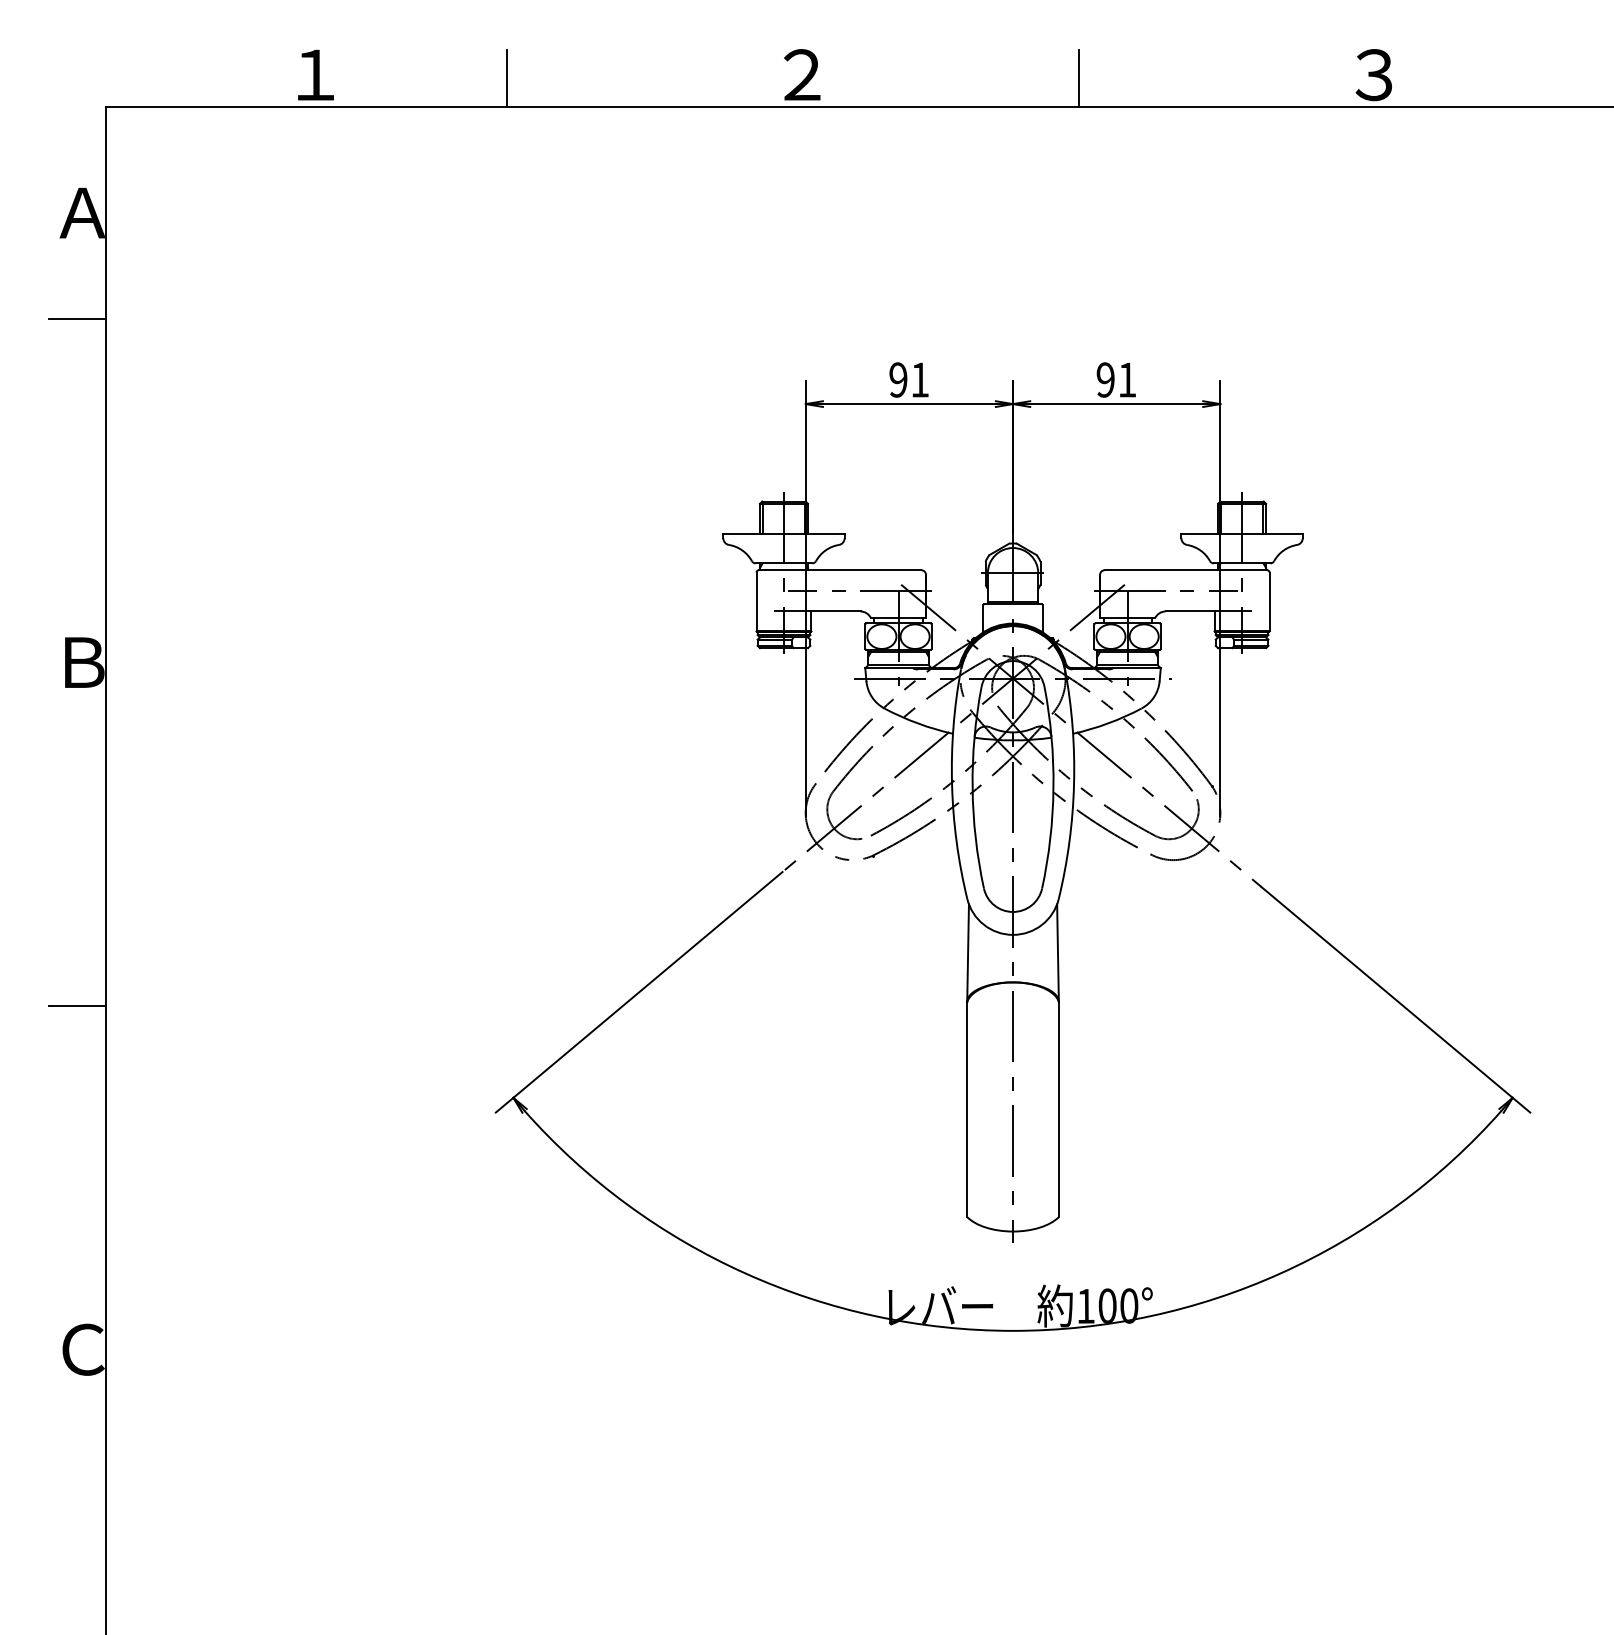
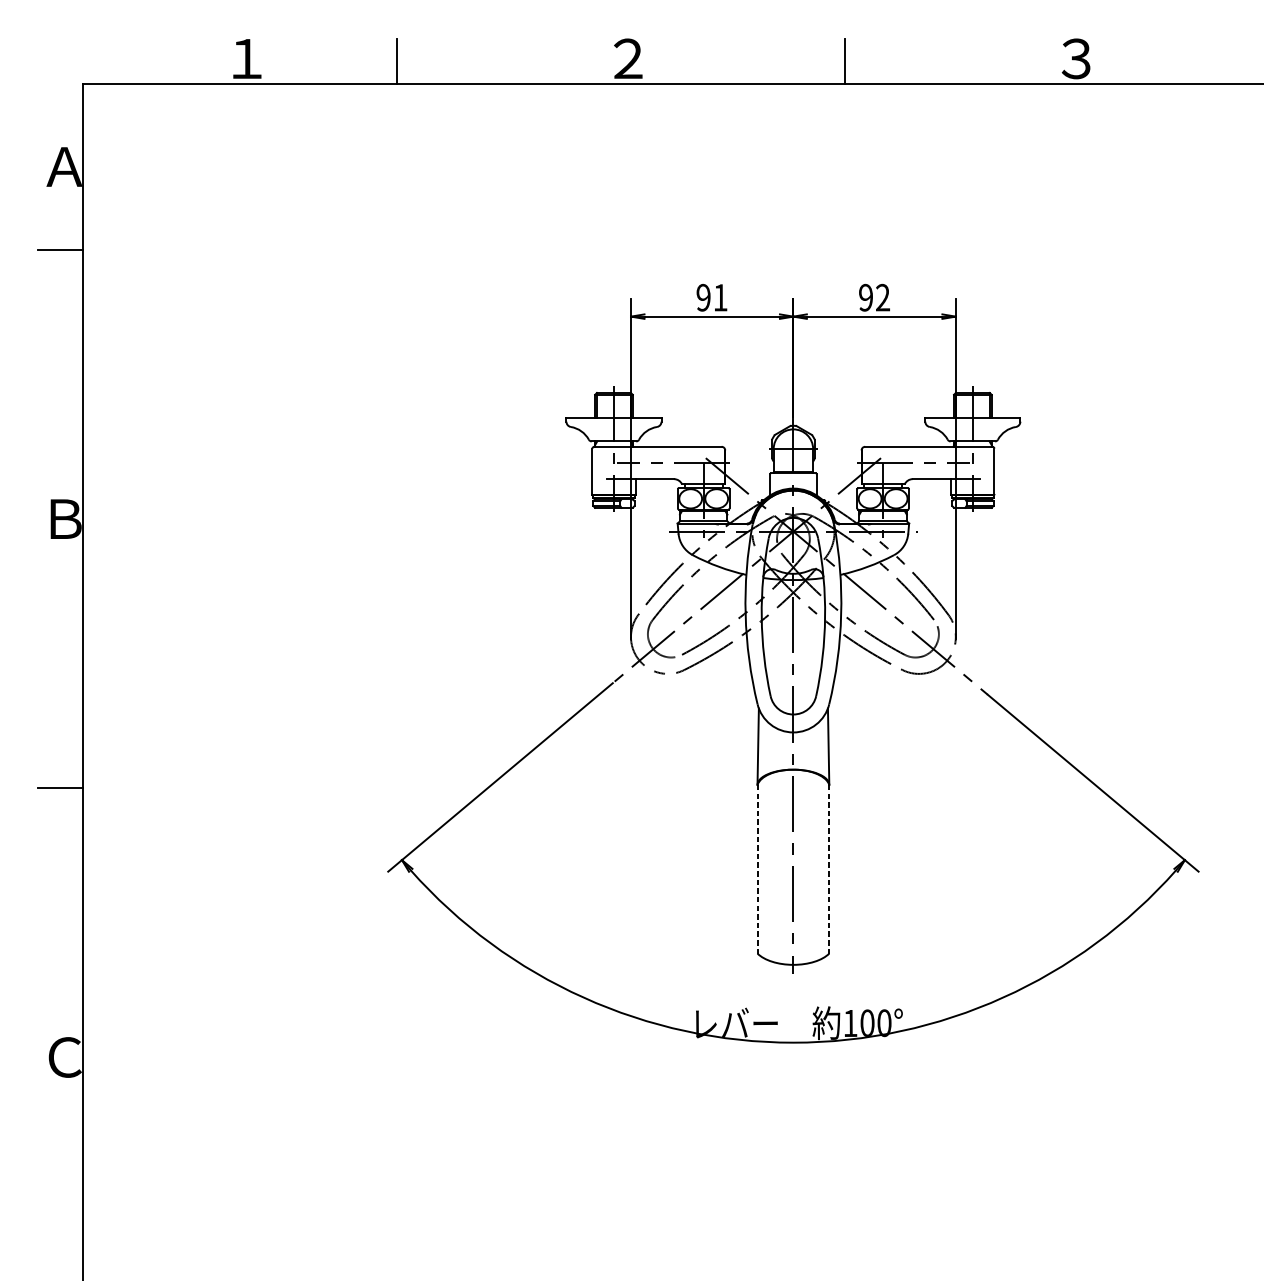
text: (1127, 379) -> (883, 297), 91 -> 92
line: (967, 1109) -> (757, 869), solid -> dashed
line: (1058, 1109) -> (829, 869), solid -> dashed

